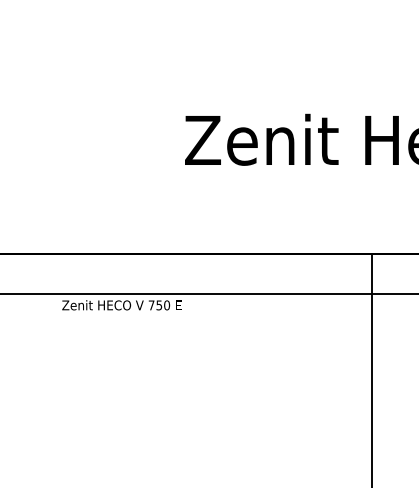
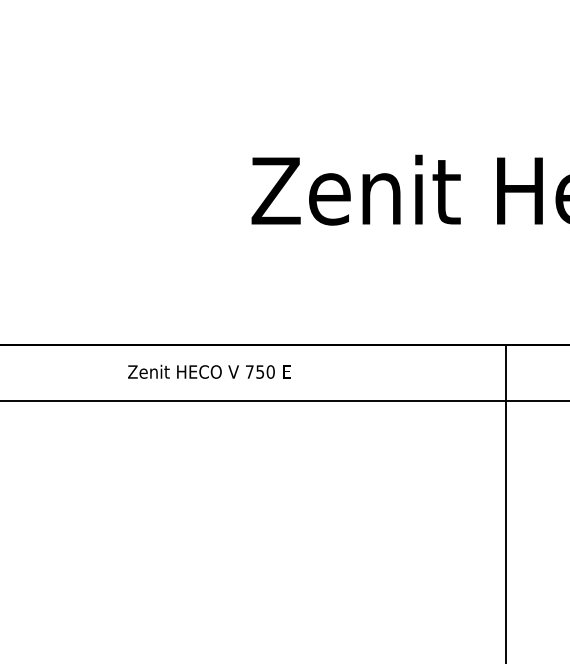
text: (121, 305) -> (208, 372), moved

